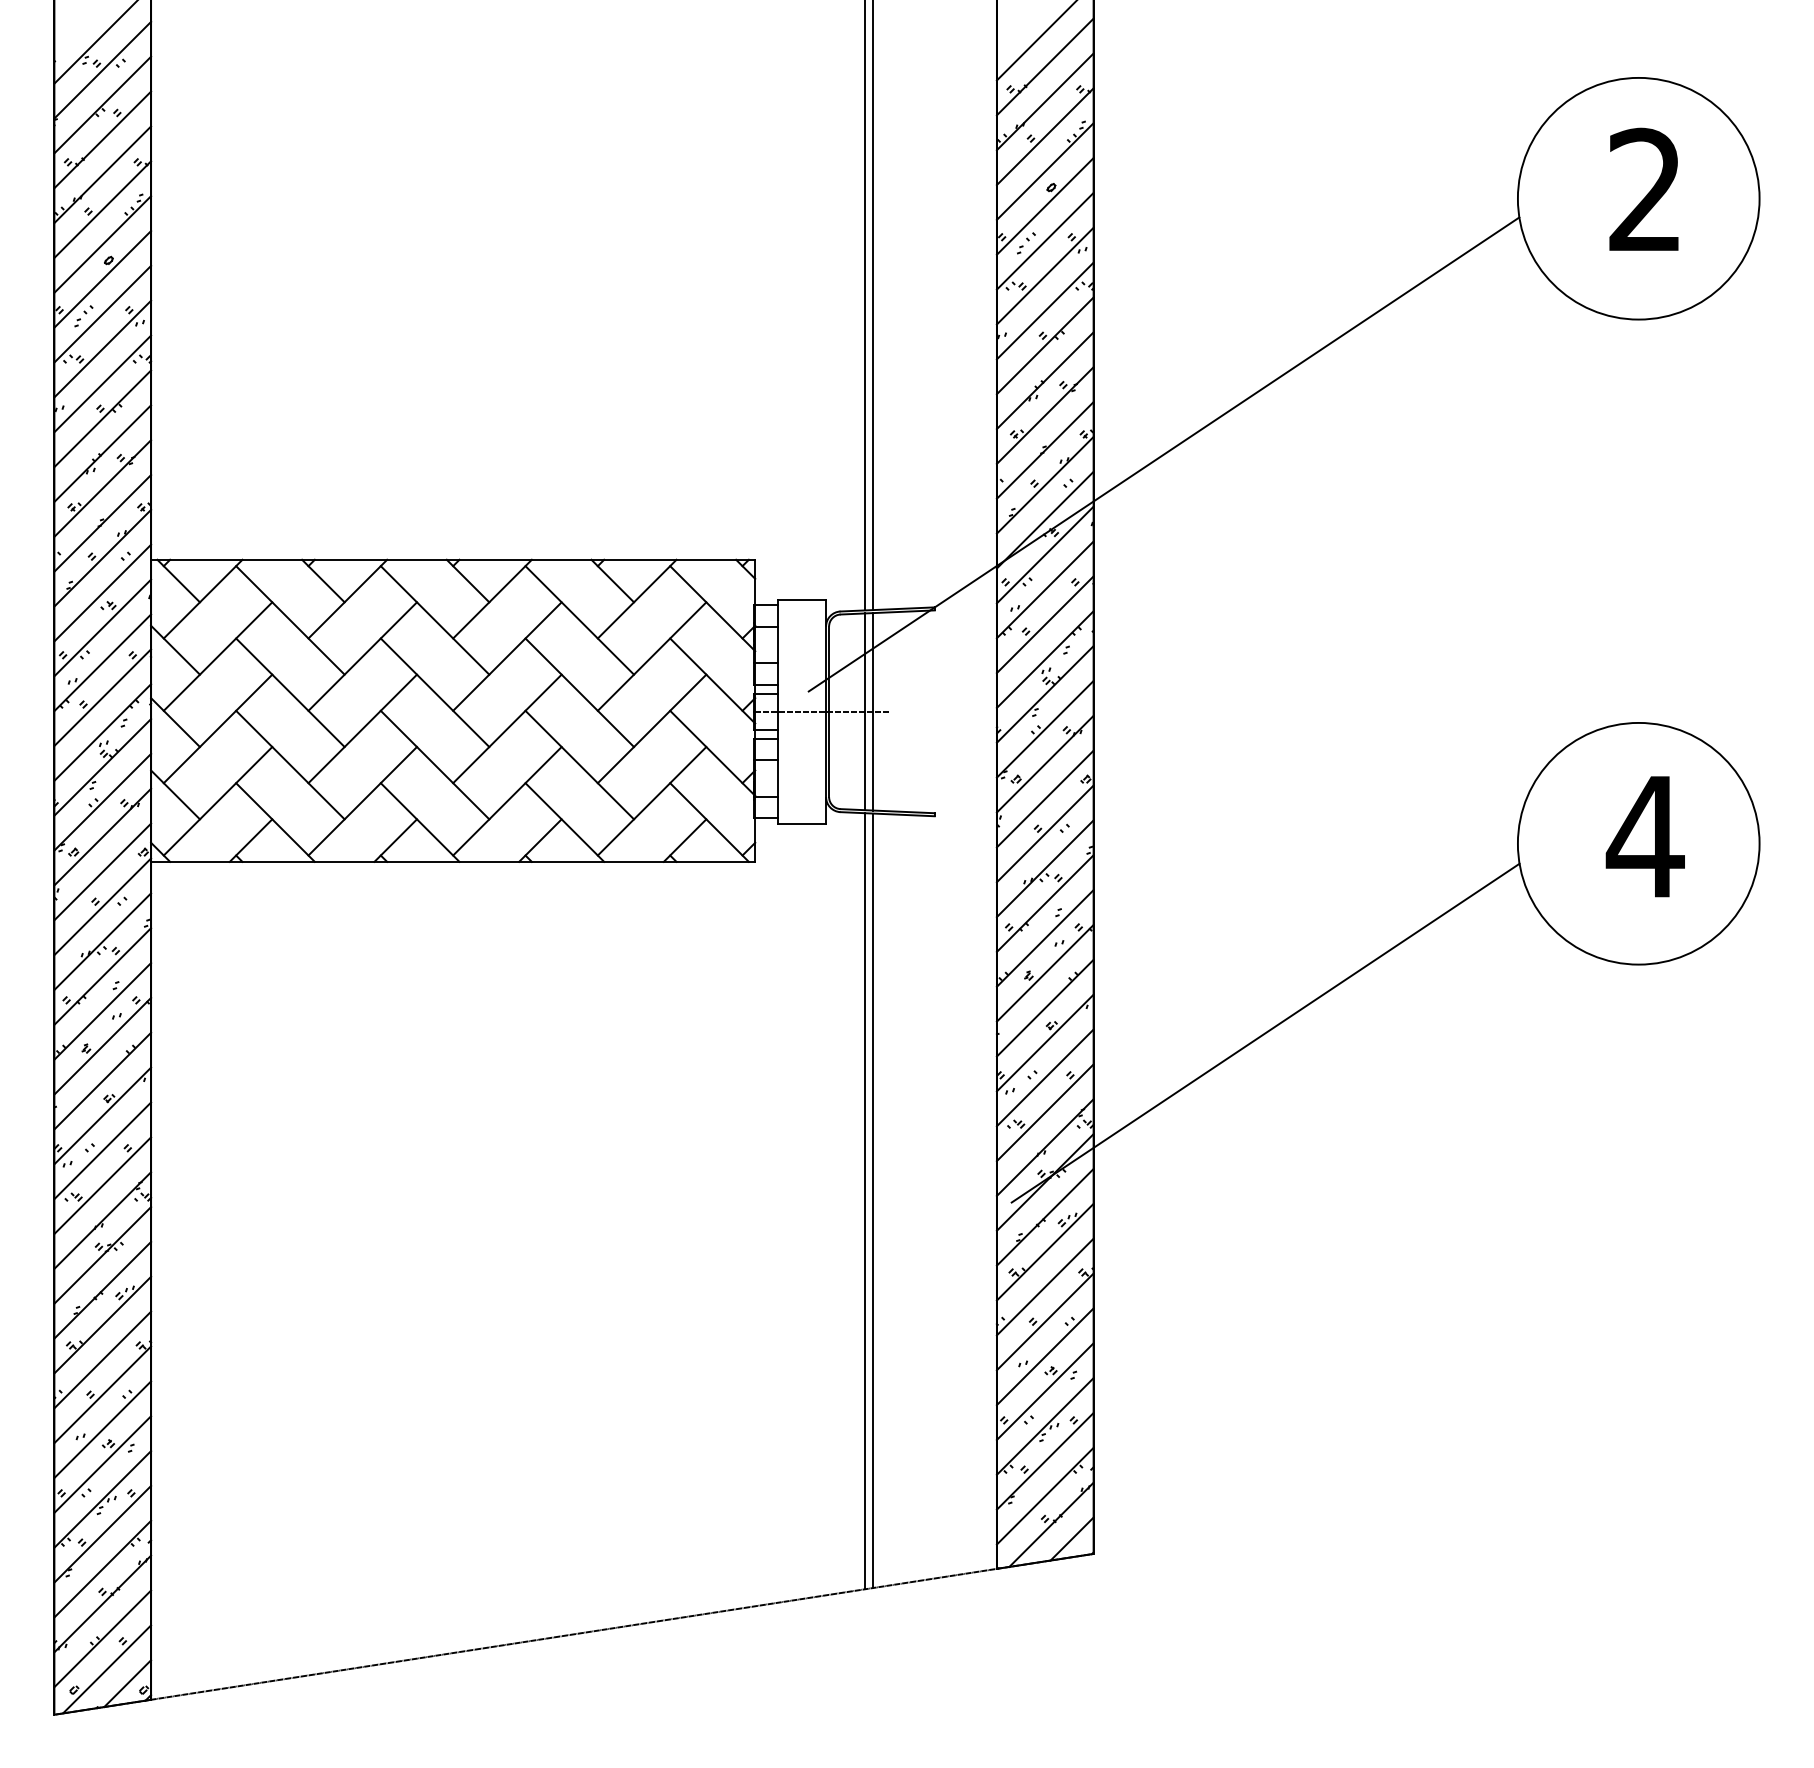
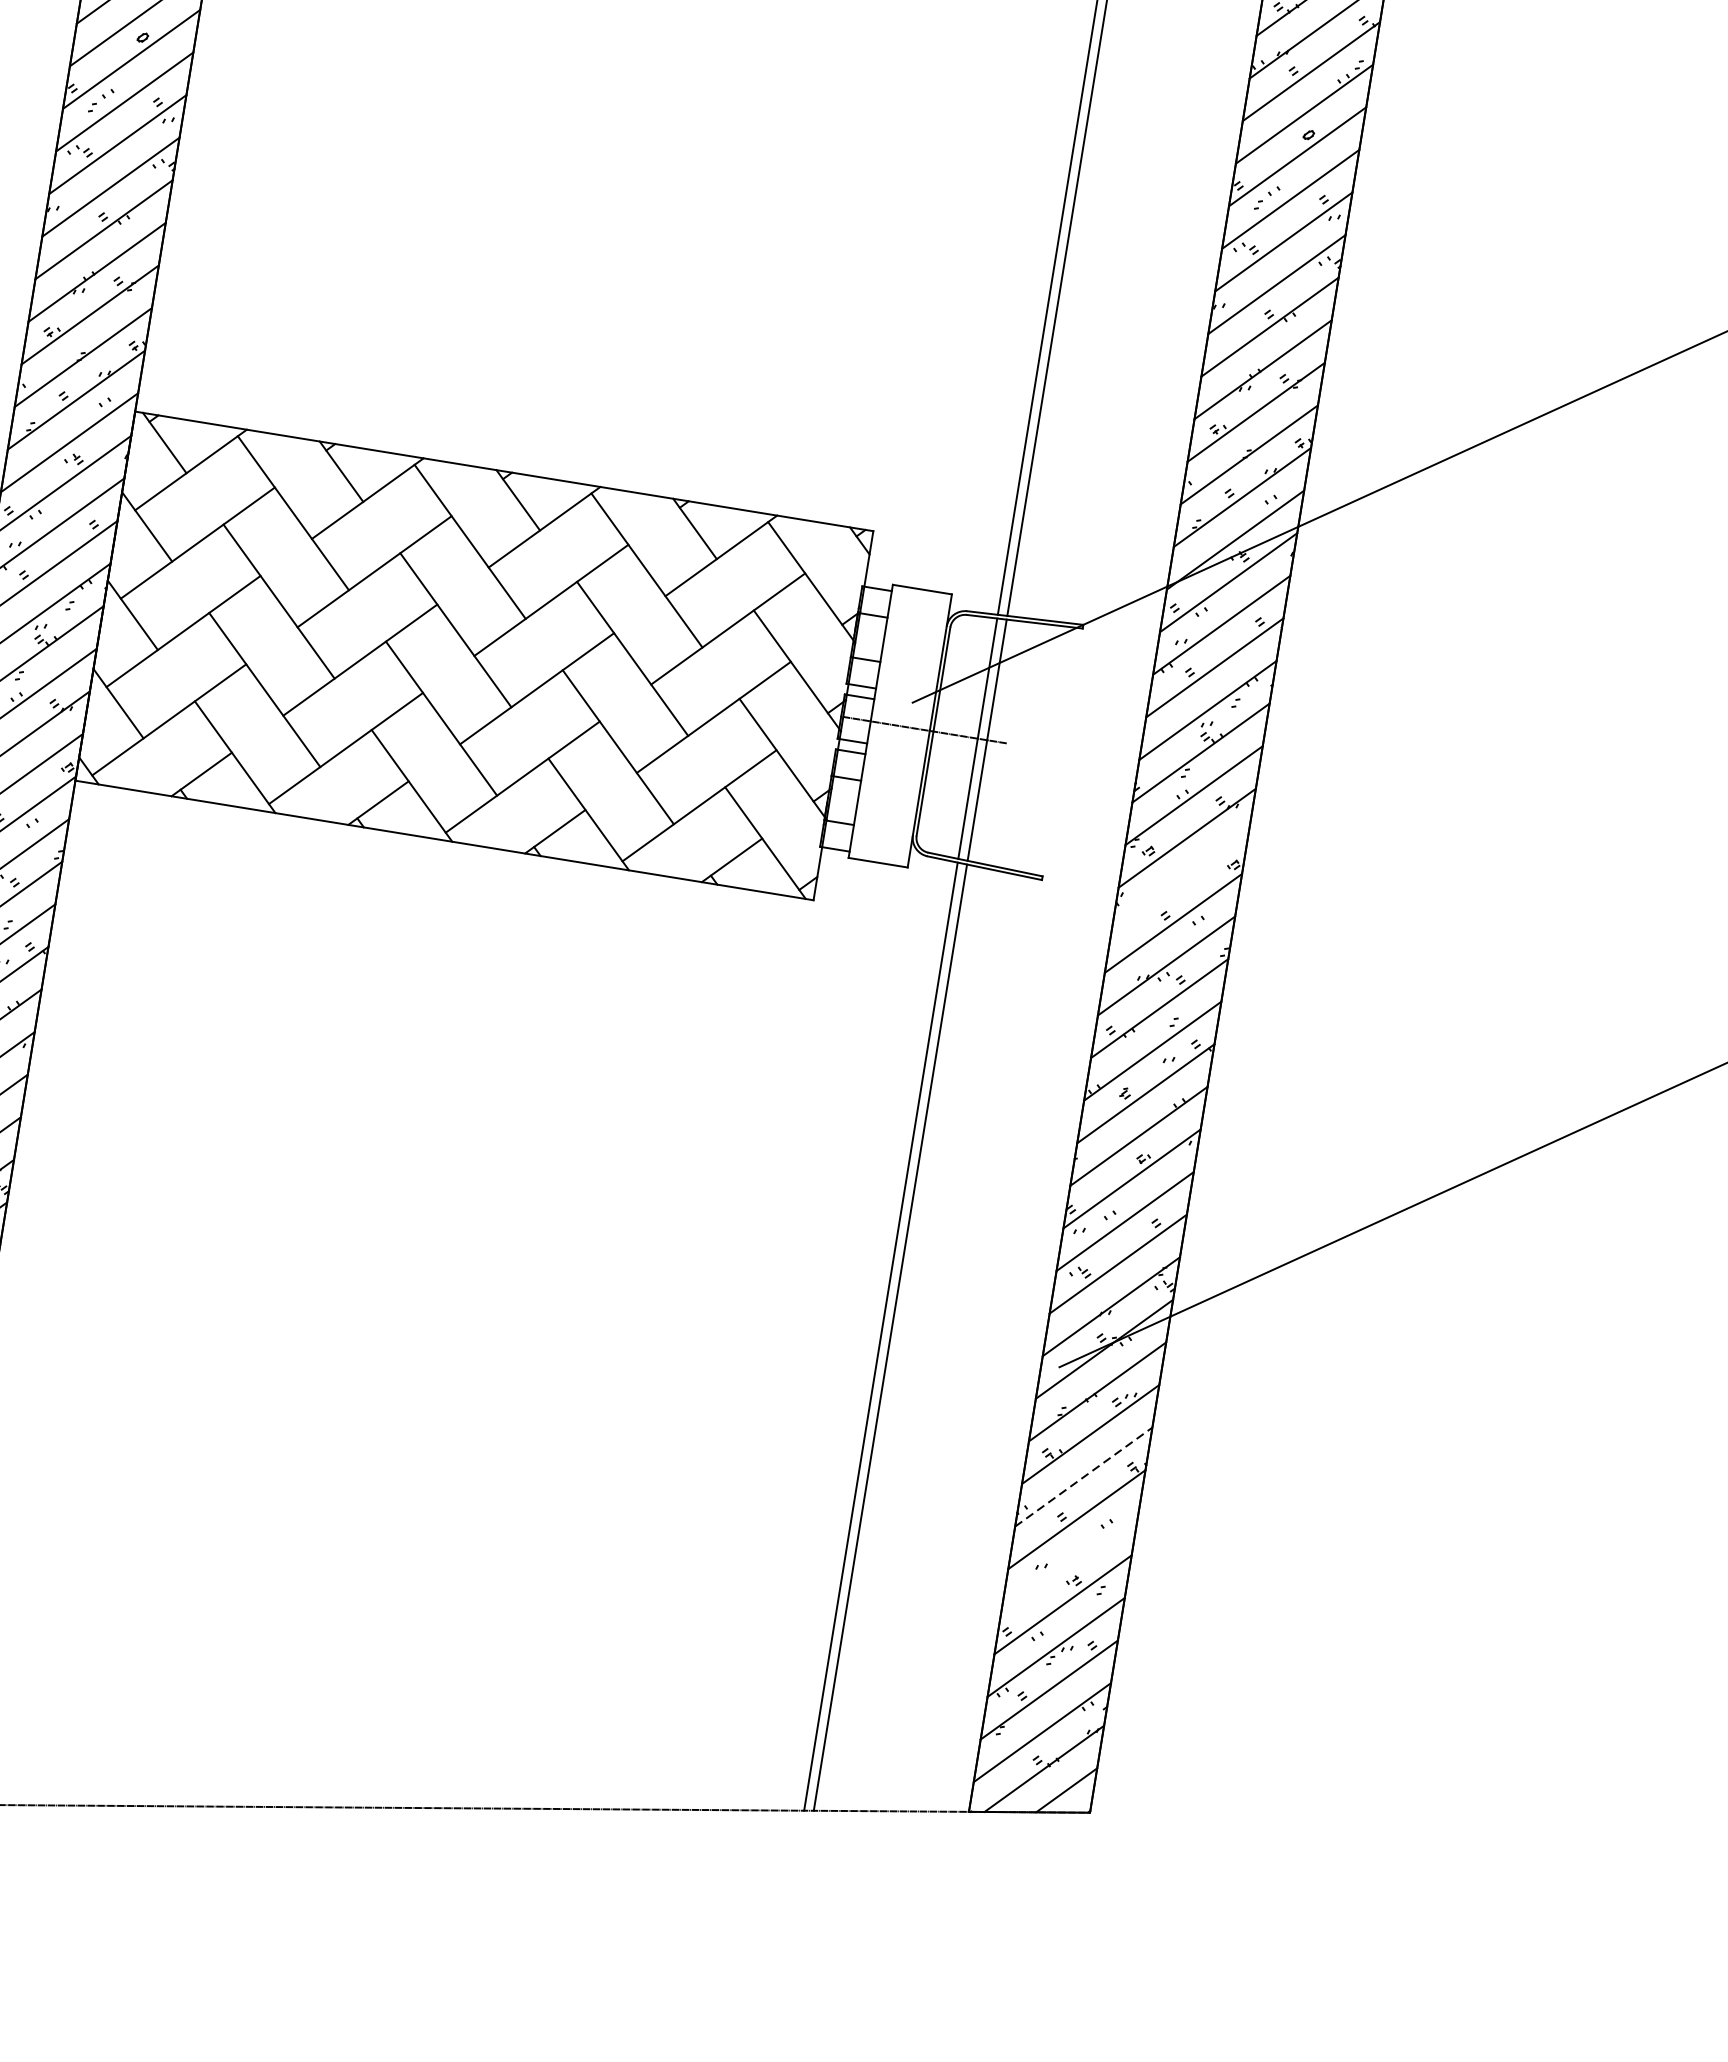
line: (1044, 798) -> (1179, 880), removed
line: (1045, 1286) -> (1084, 1476), solid -> dashed
line: (1044, 1356) -> (1069, 1561), removed

